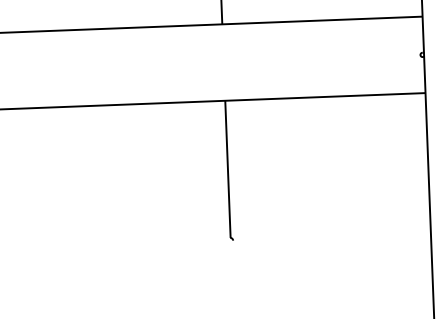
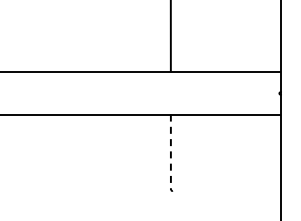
line: (227, 169) -> (170, 152), solid -> dashed

